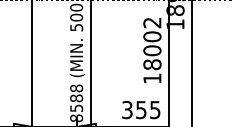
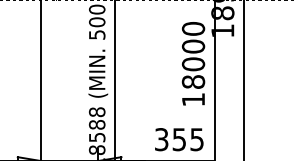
text: (152, 22) -> (193, 28), 18002 -> 18000

